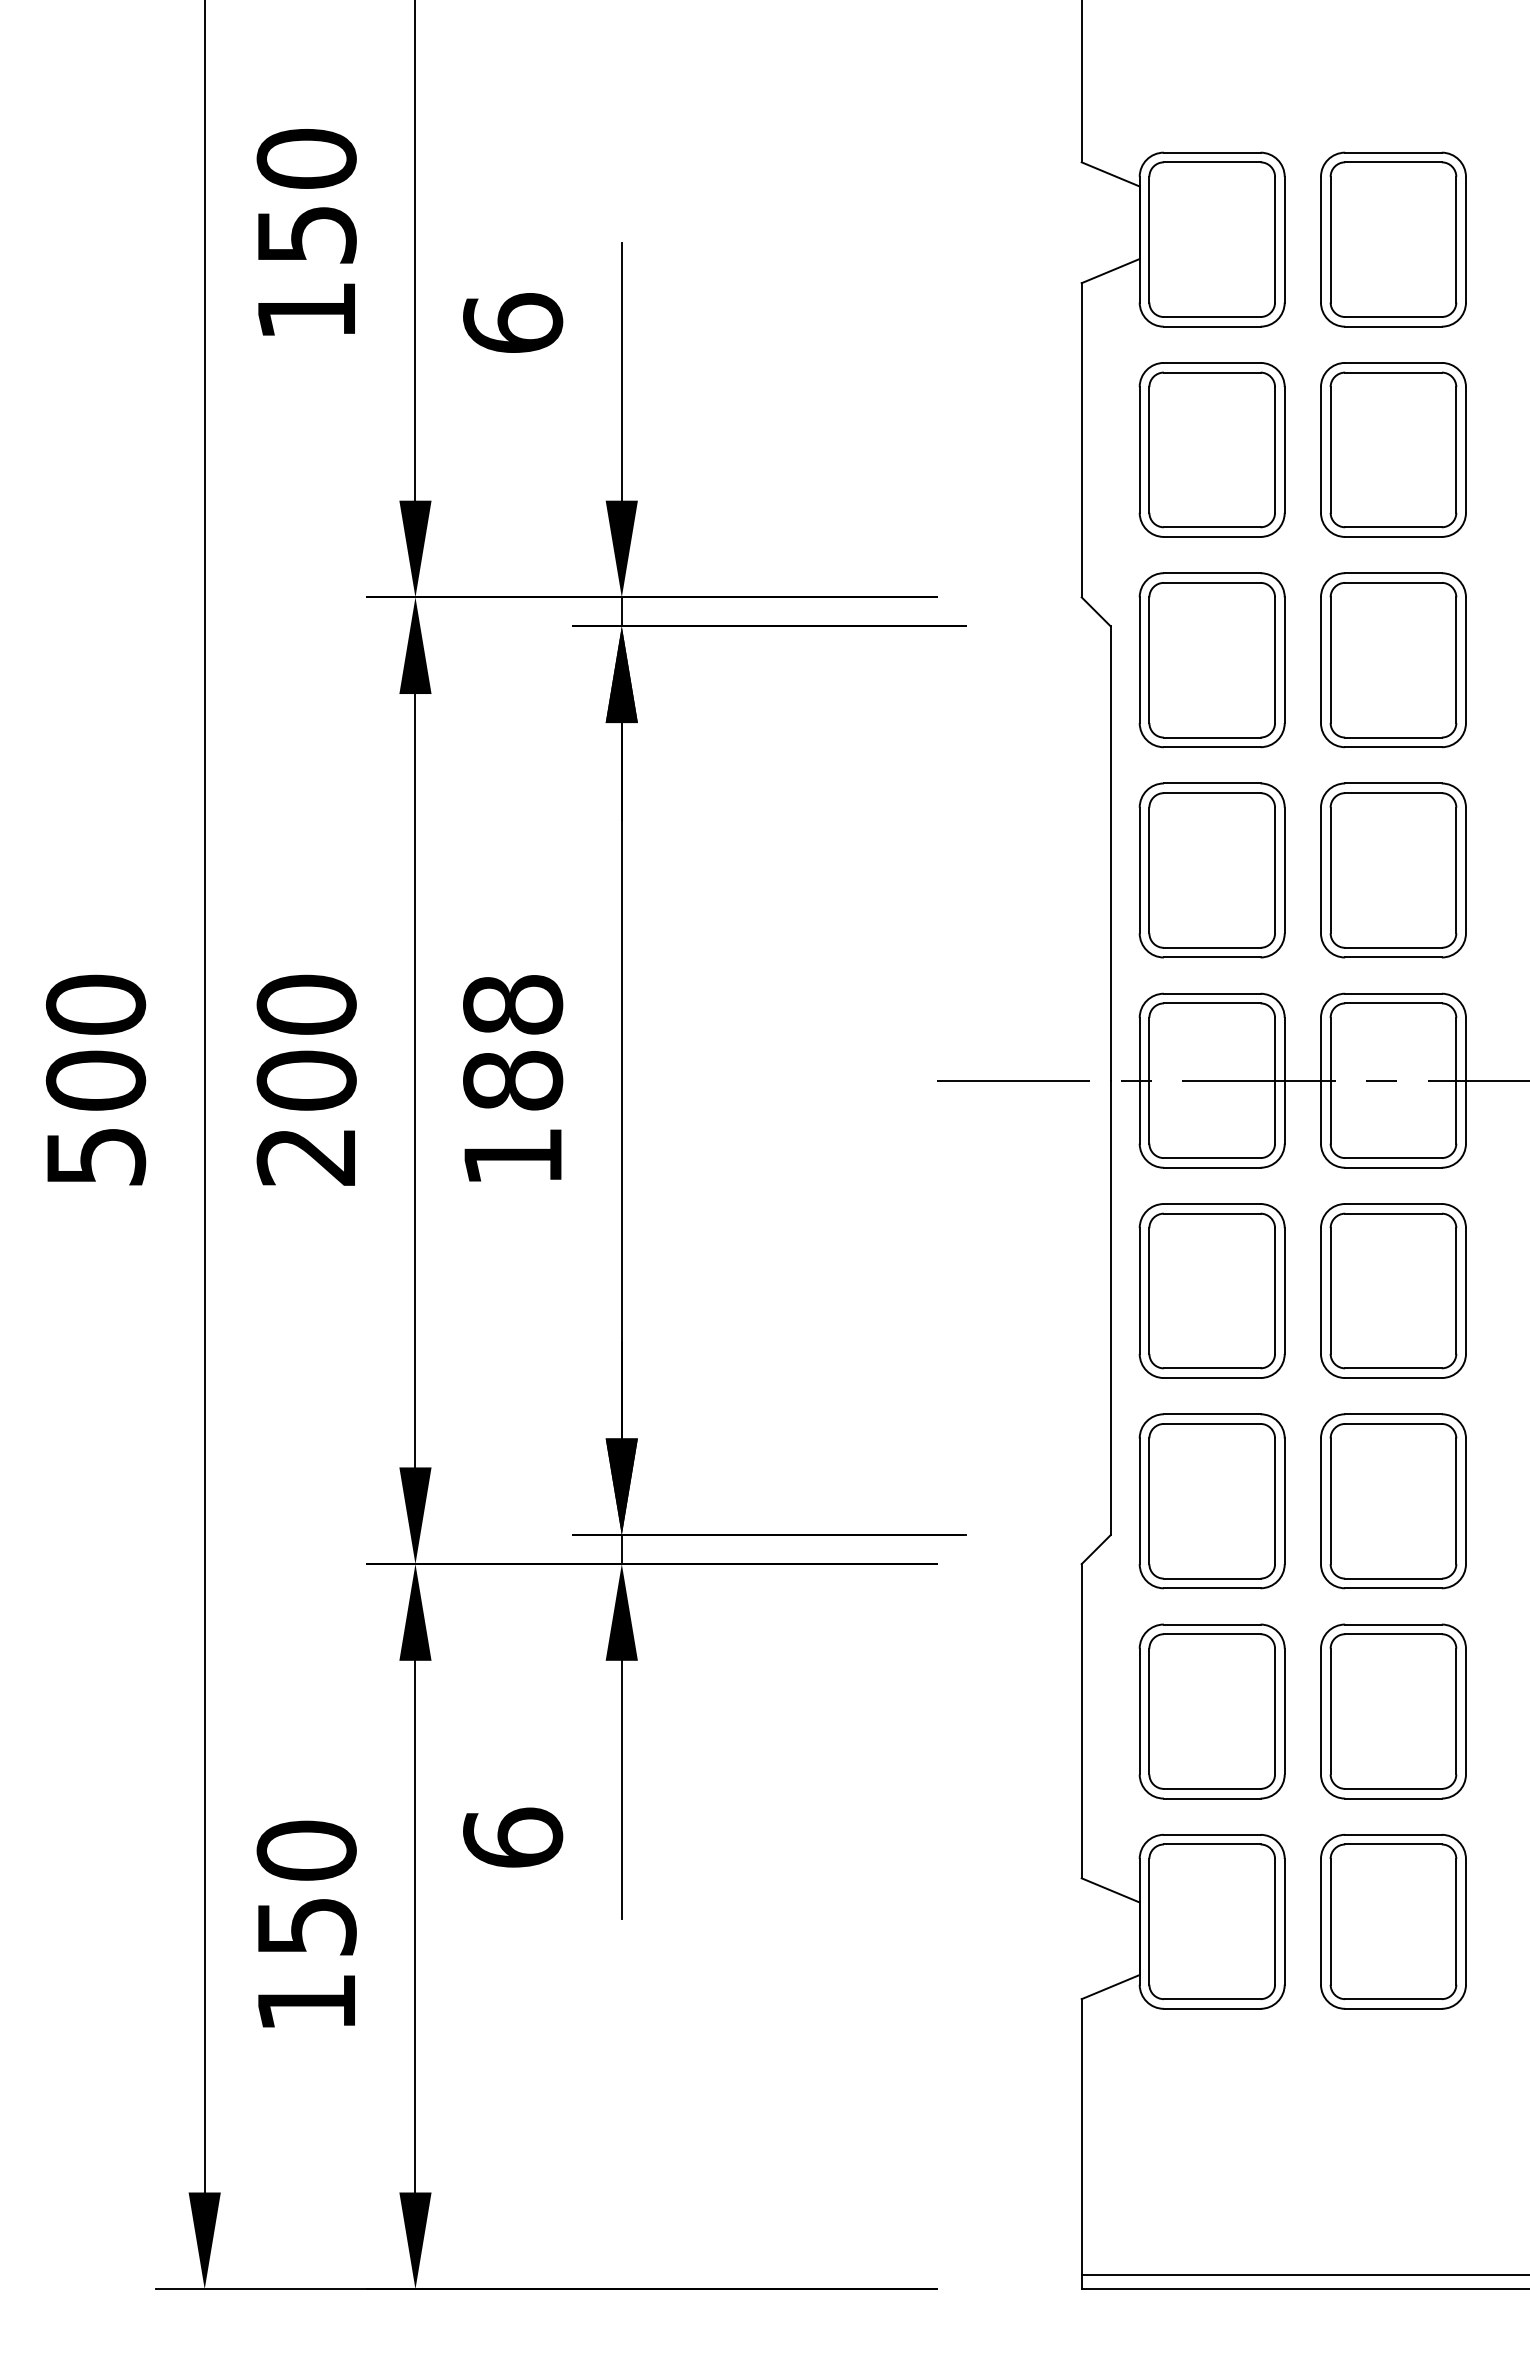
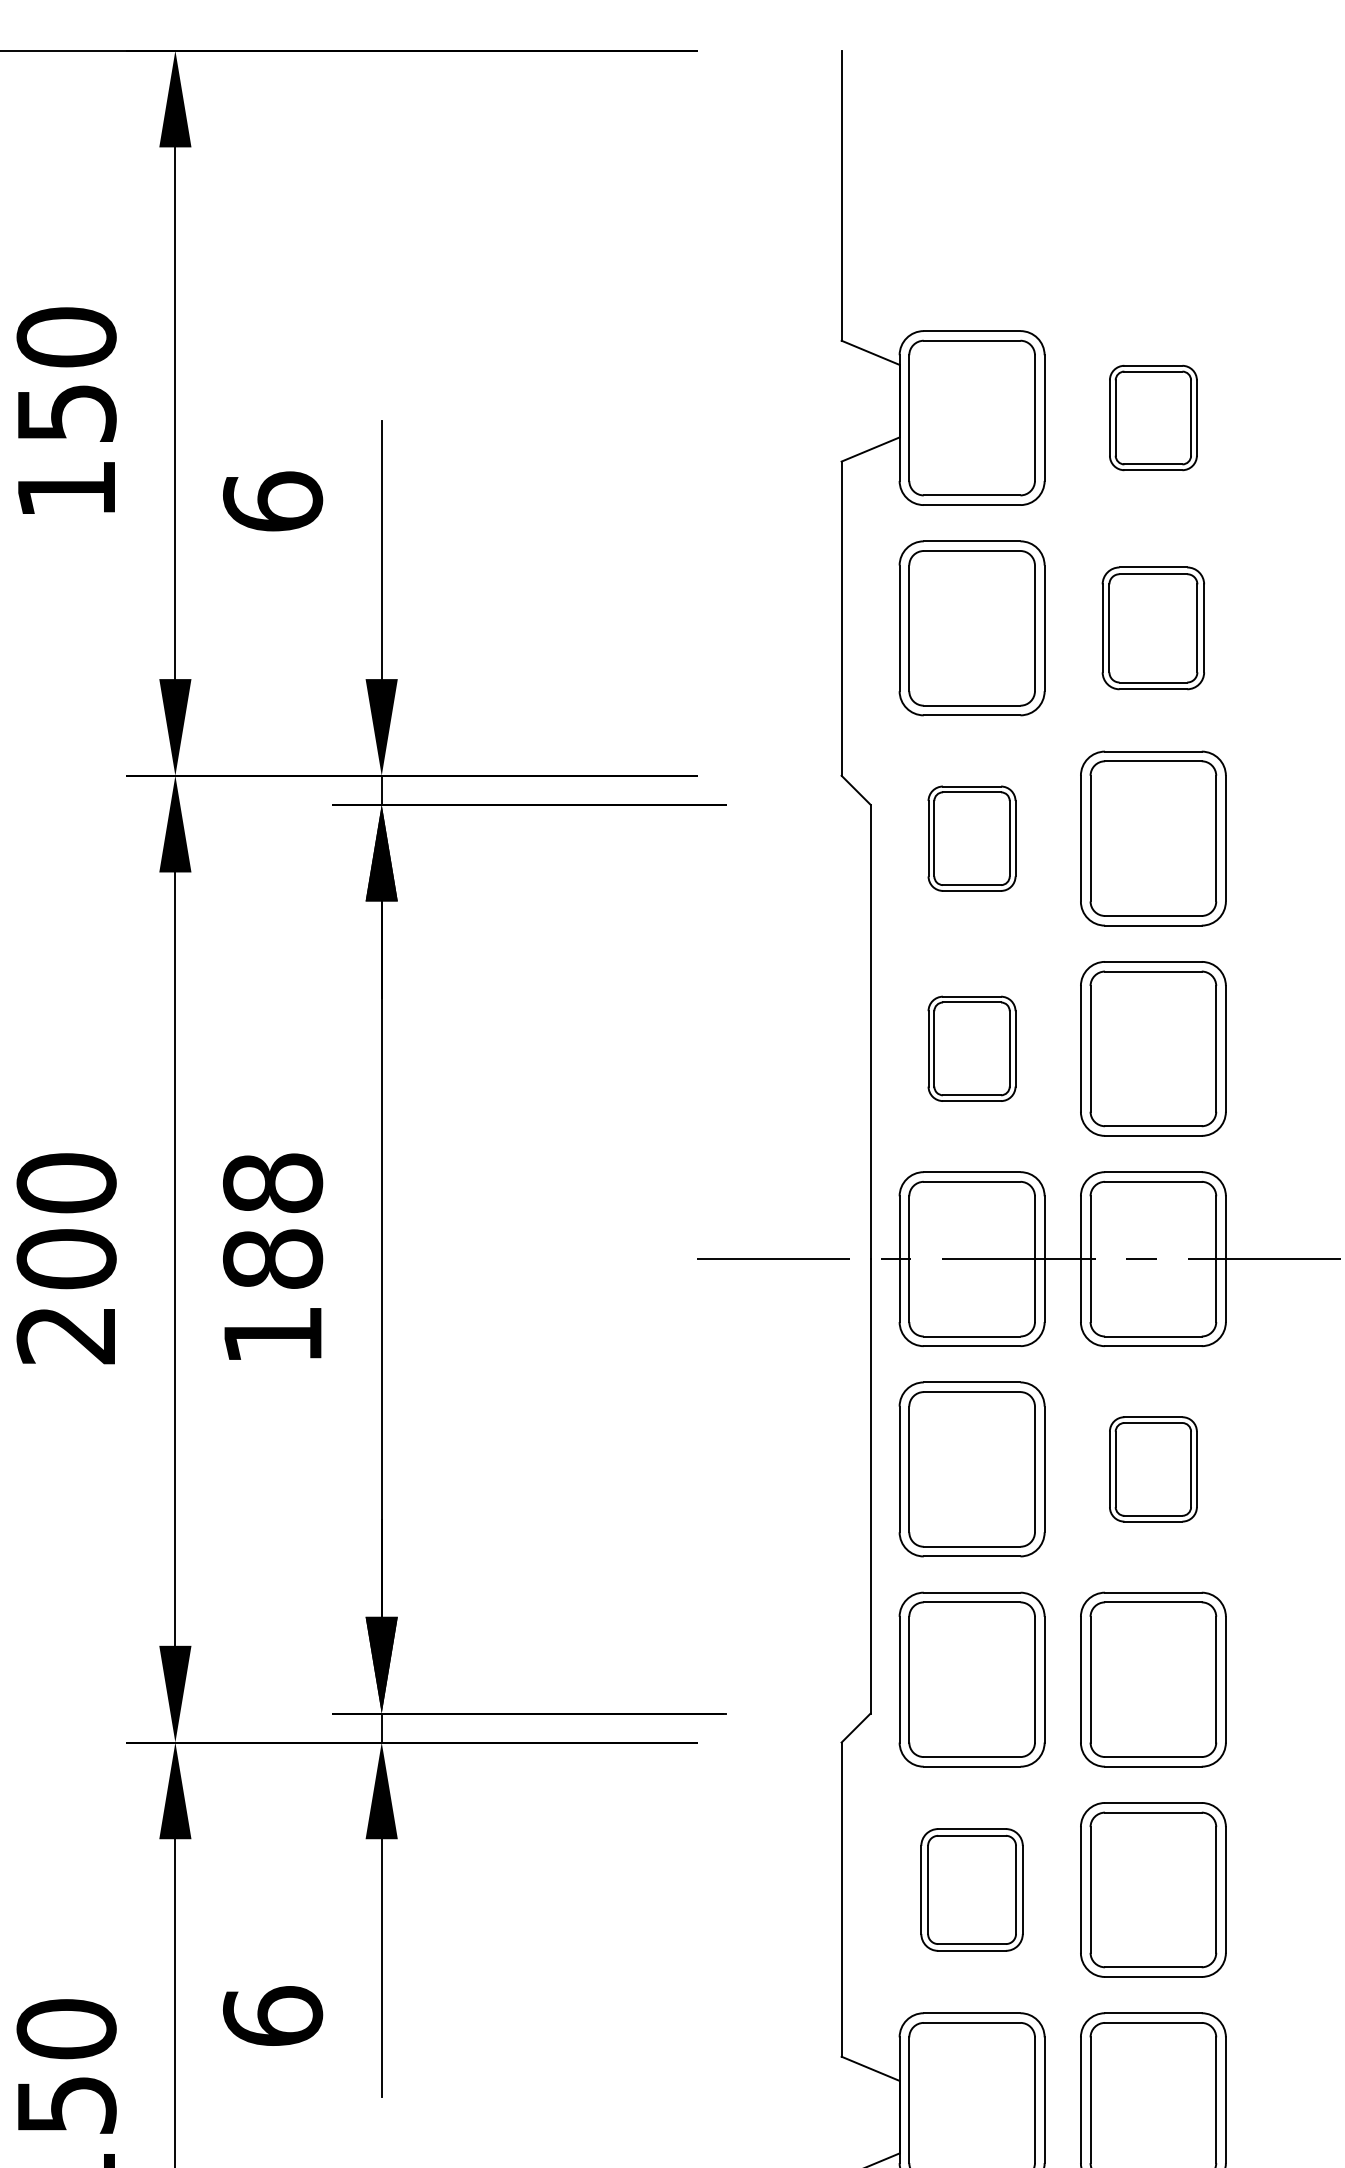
part: (1393, 239) -> (1153, 417), size x0.6
part: (1393, 449) -> (1153, 627), size x0.7
part: (1211, 660) -> (971, 838), size x0.6
part: (1211, 870) -> (971, 1048), size x0.6
part: (1393, 1290) -> (1153, 1468), size x0.6
part: (1211, 1711) -> (971, 1889), size x0.7

